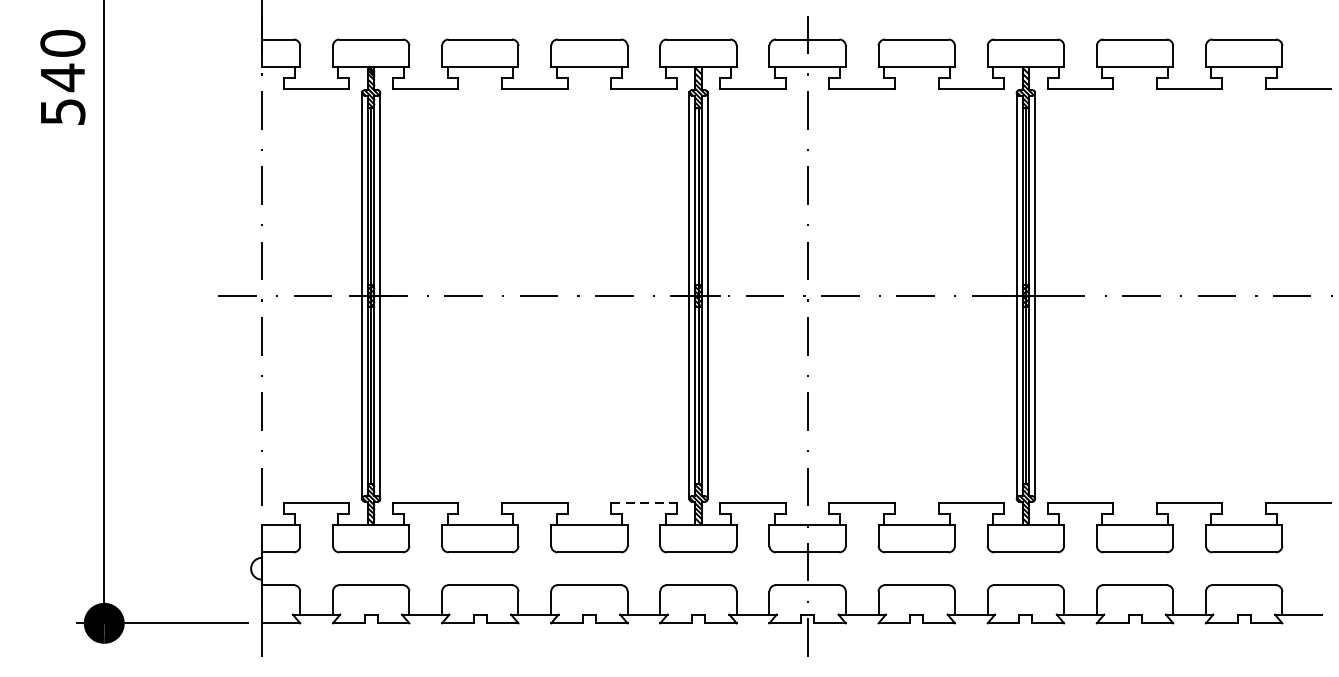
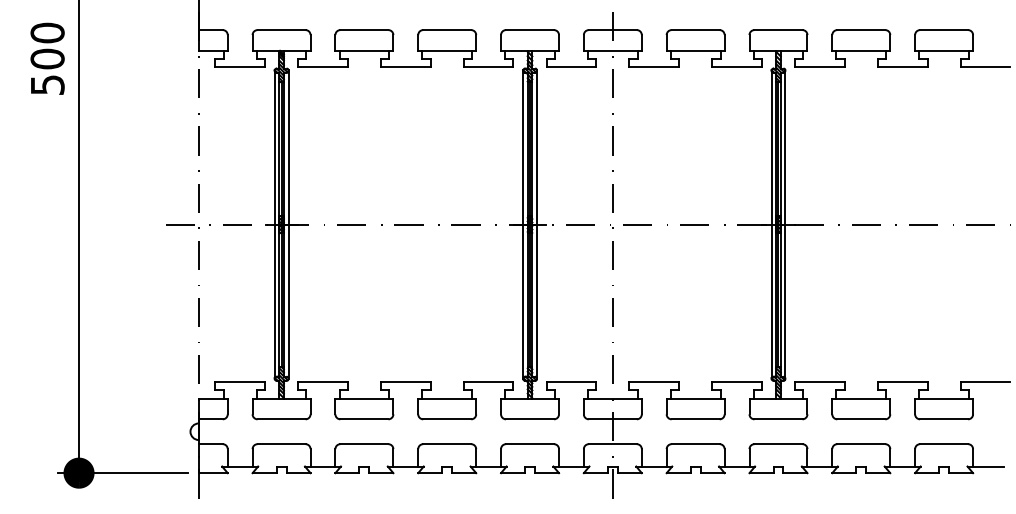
text: (62, 76) -> (47, 58), 540 -> 500
line: (643, 503) -> (488, 382), dashed -> solid

